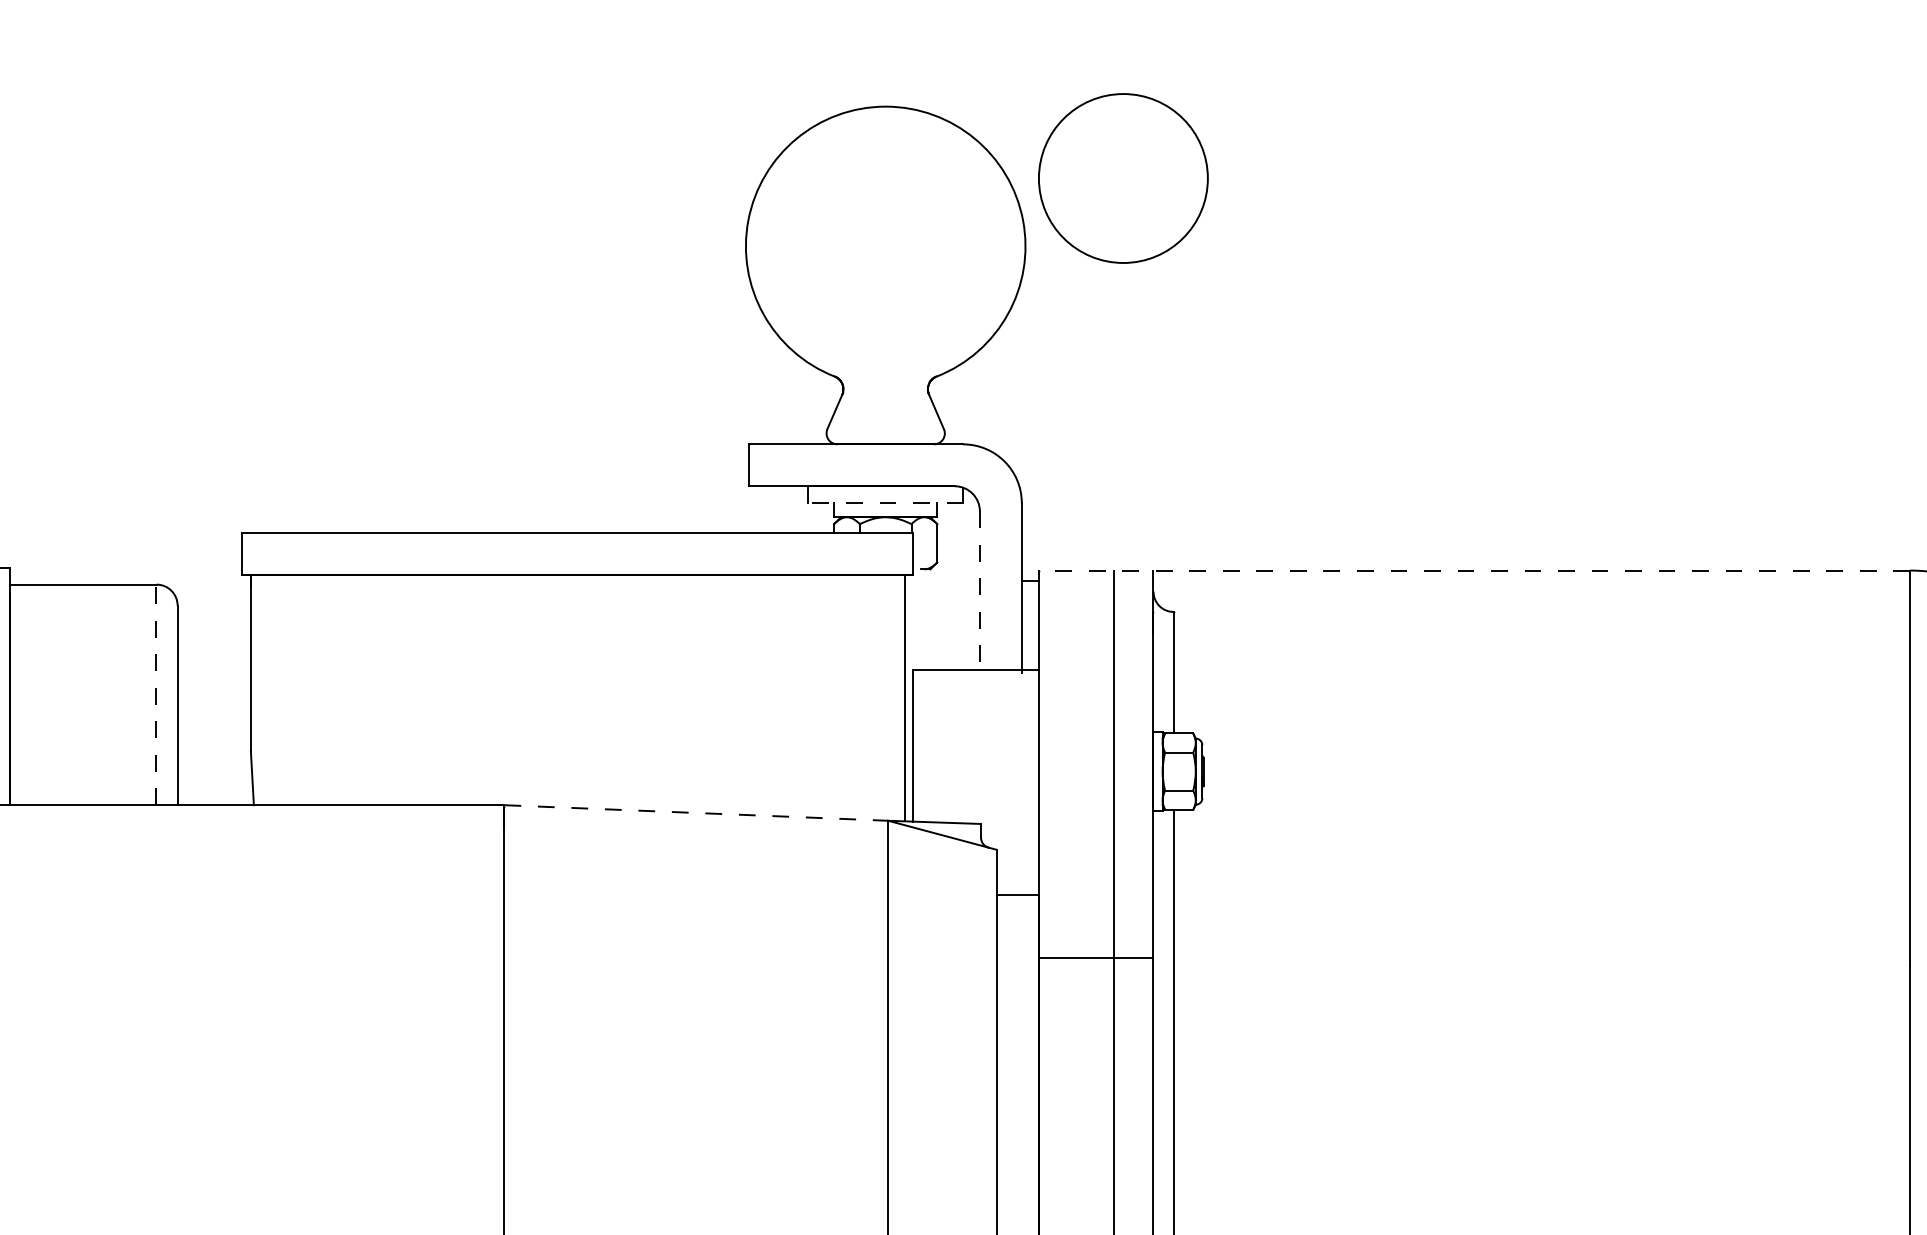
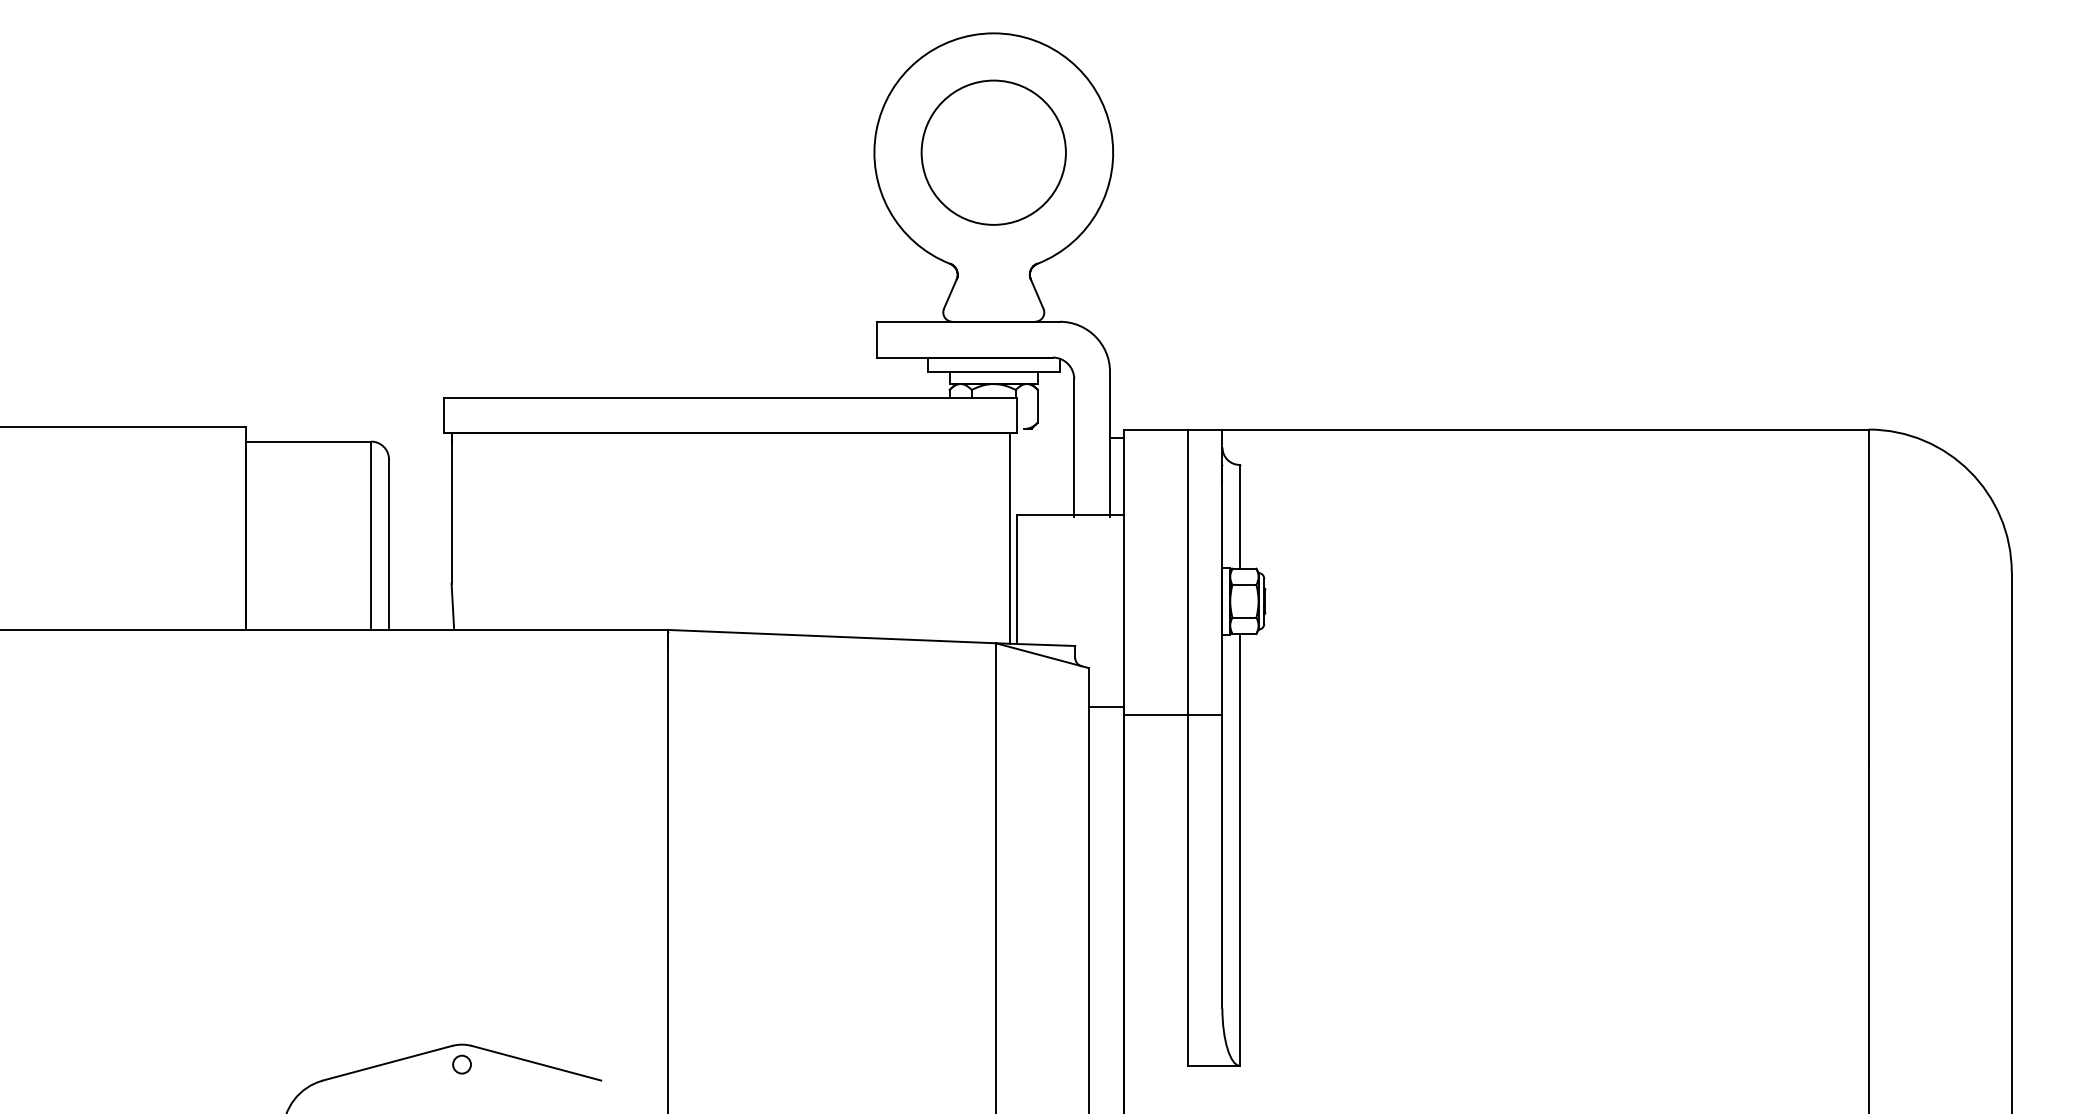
circle: (1123, 178) -> (993, 152), moved
line: (885, 502) -> (993, 371), dashed -> solid
line: (1473, 570) -> (1495, 429), dashed -> solid
line: (980, 591) -> (1074, 447), dashed -> solid
line: (155, 694) -> (370, 535), dashed -> solid
line: (696, 812) -> (832, 636), dashed -> solid
line: (1096, 958) -> (1173, 715), moved

